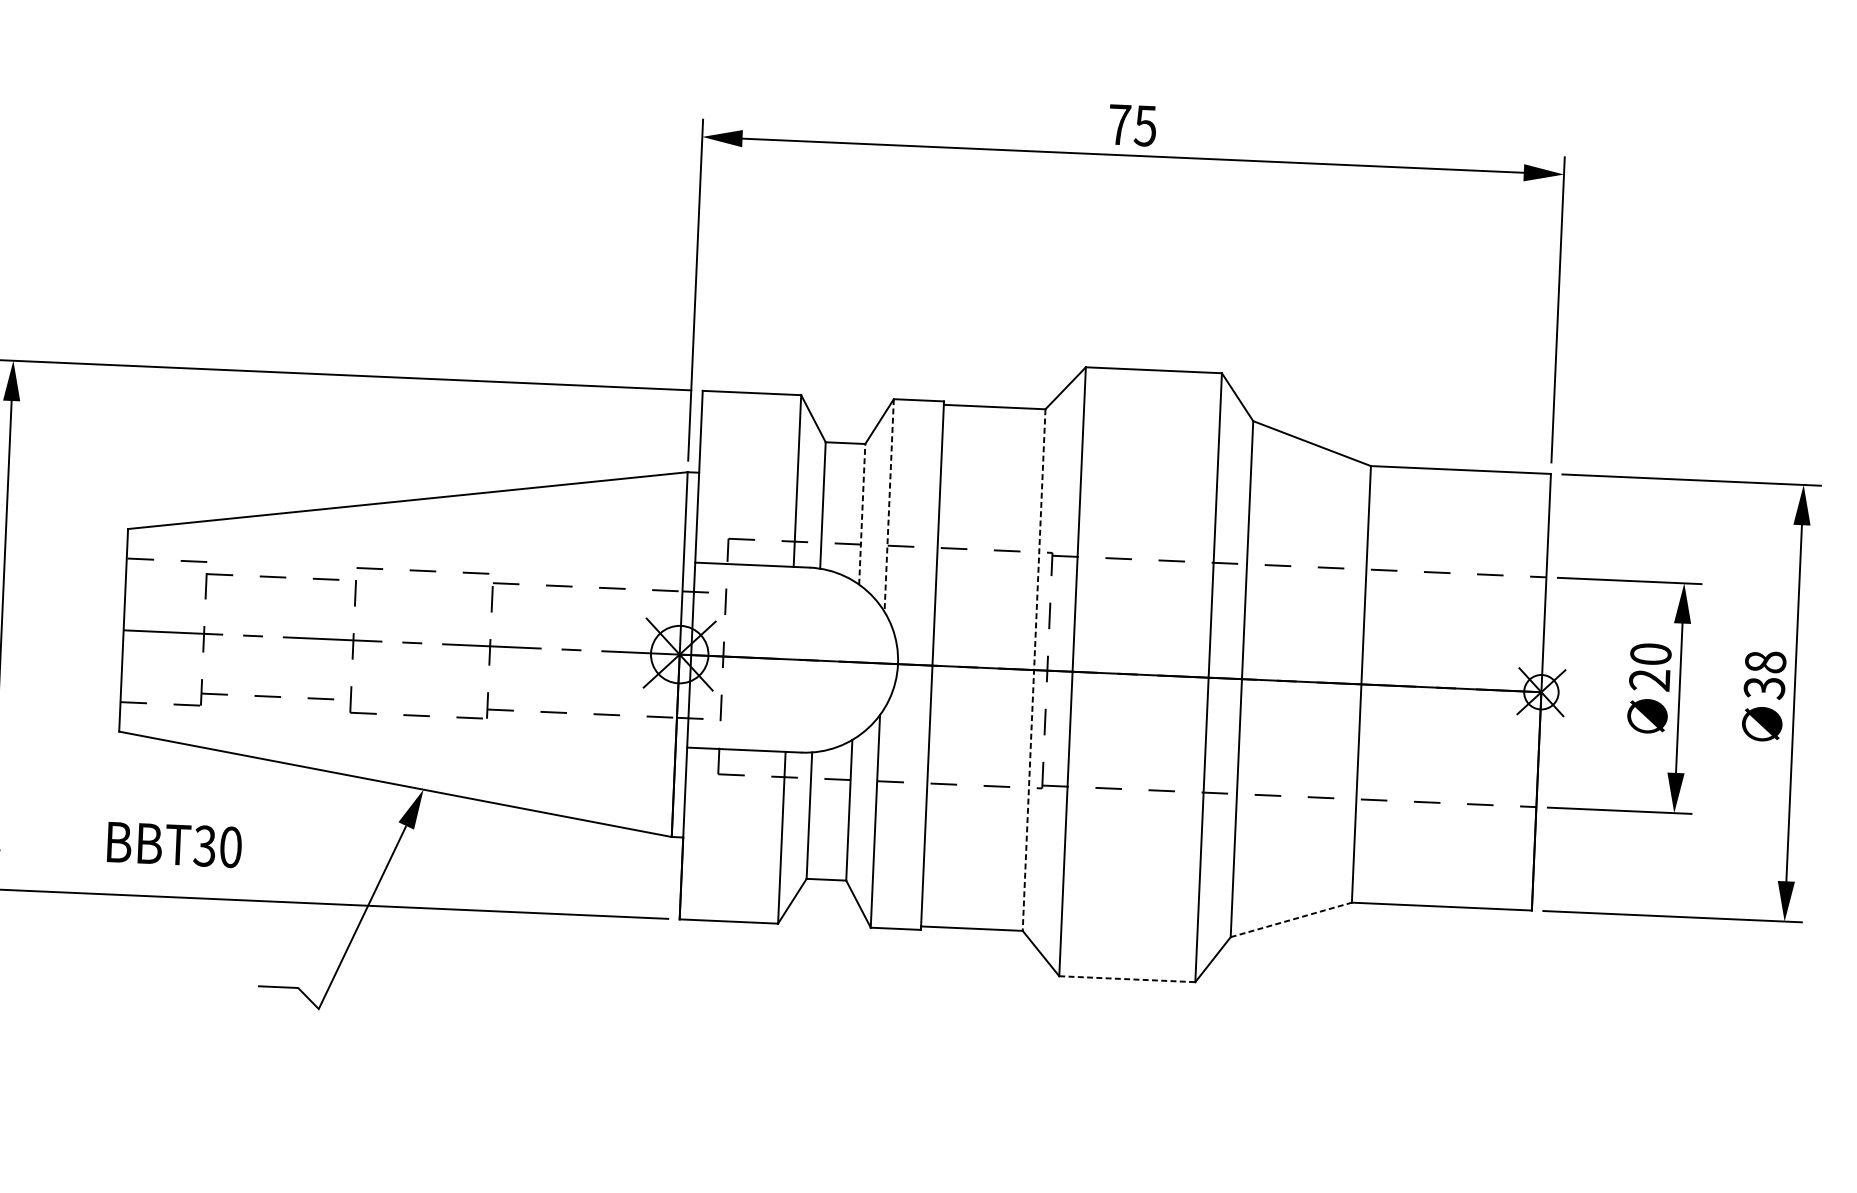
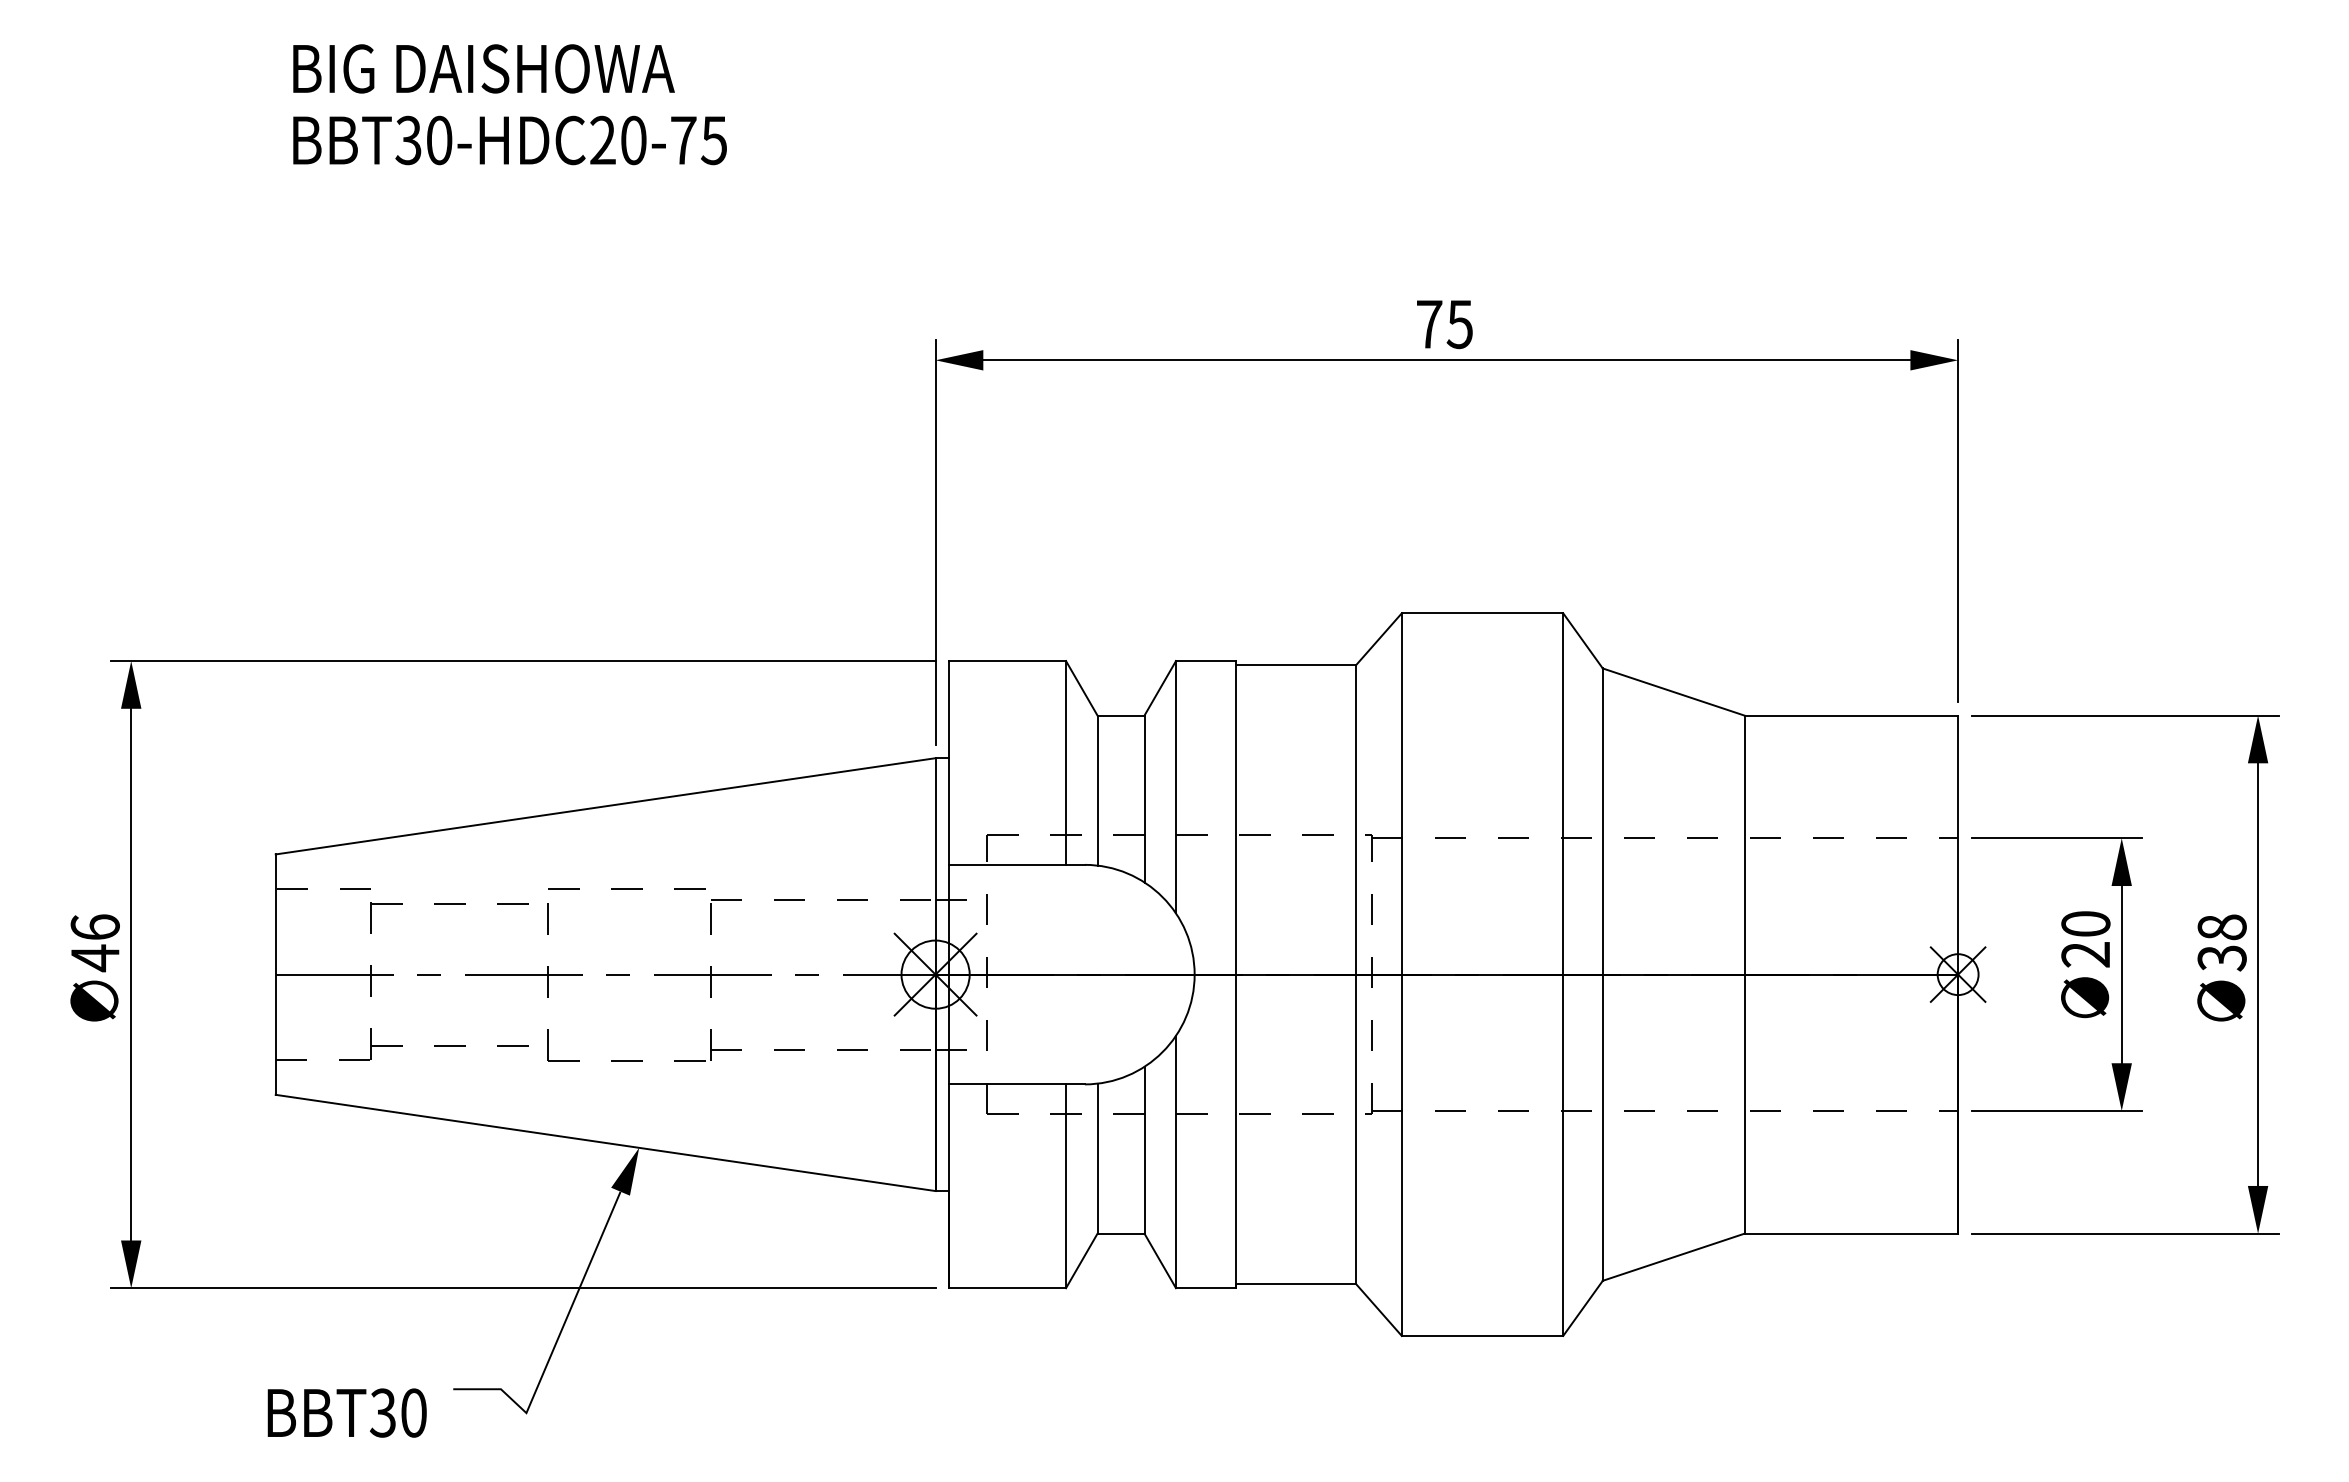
line: (889, 505) -> (1176, 787), dashed -> solid
line: (862, 513) -> (1144, 798), dashed -> solid
line: (1034, 670) -> (1356, 975), dashed -> solid
text: (174, 844) -> (346, 1412), moved
line: (1291, 920) -> (1673, 1257), dashed -> solid
line: (1127, 978) -> (1482, 1335), dashed -> solid

